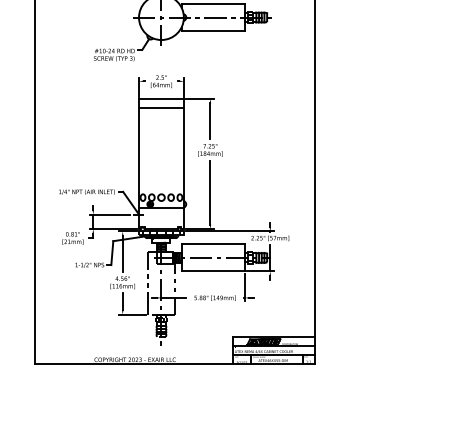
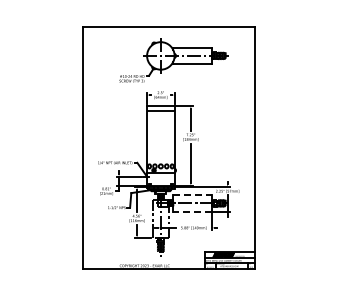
line: (214, 245) -> (193, 195), solid -> dashed
line: (213, 271) -> (192, 211), solid -> dashed

